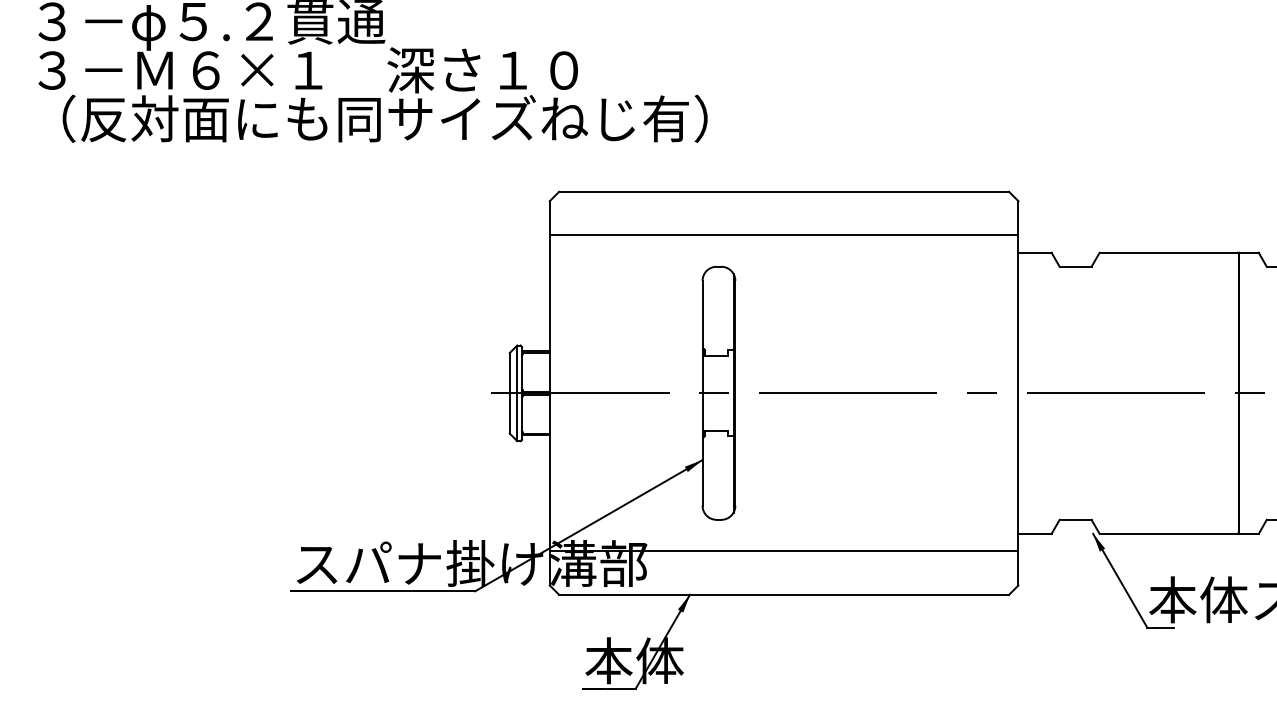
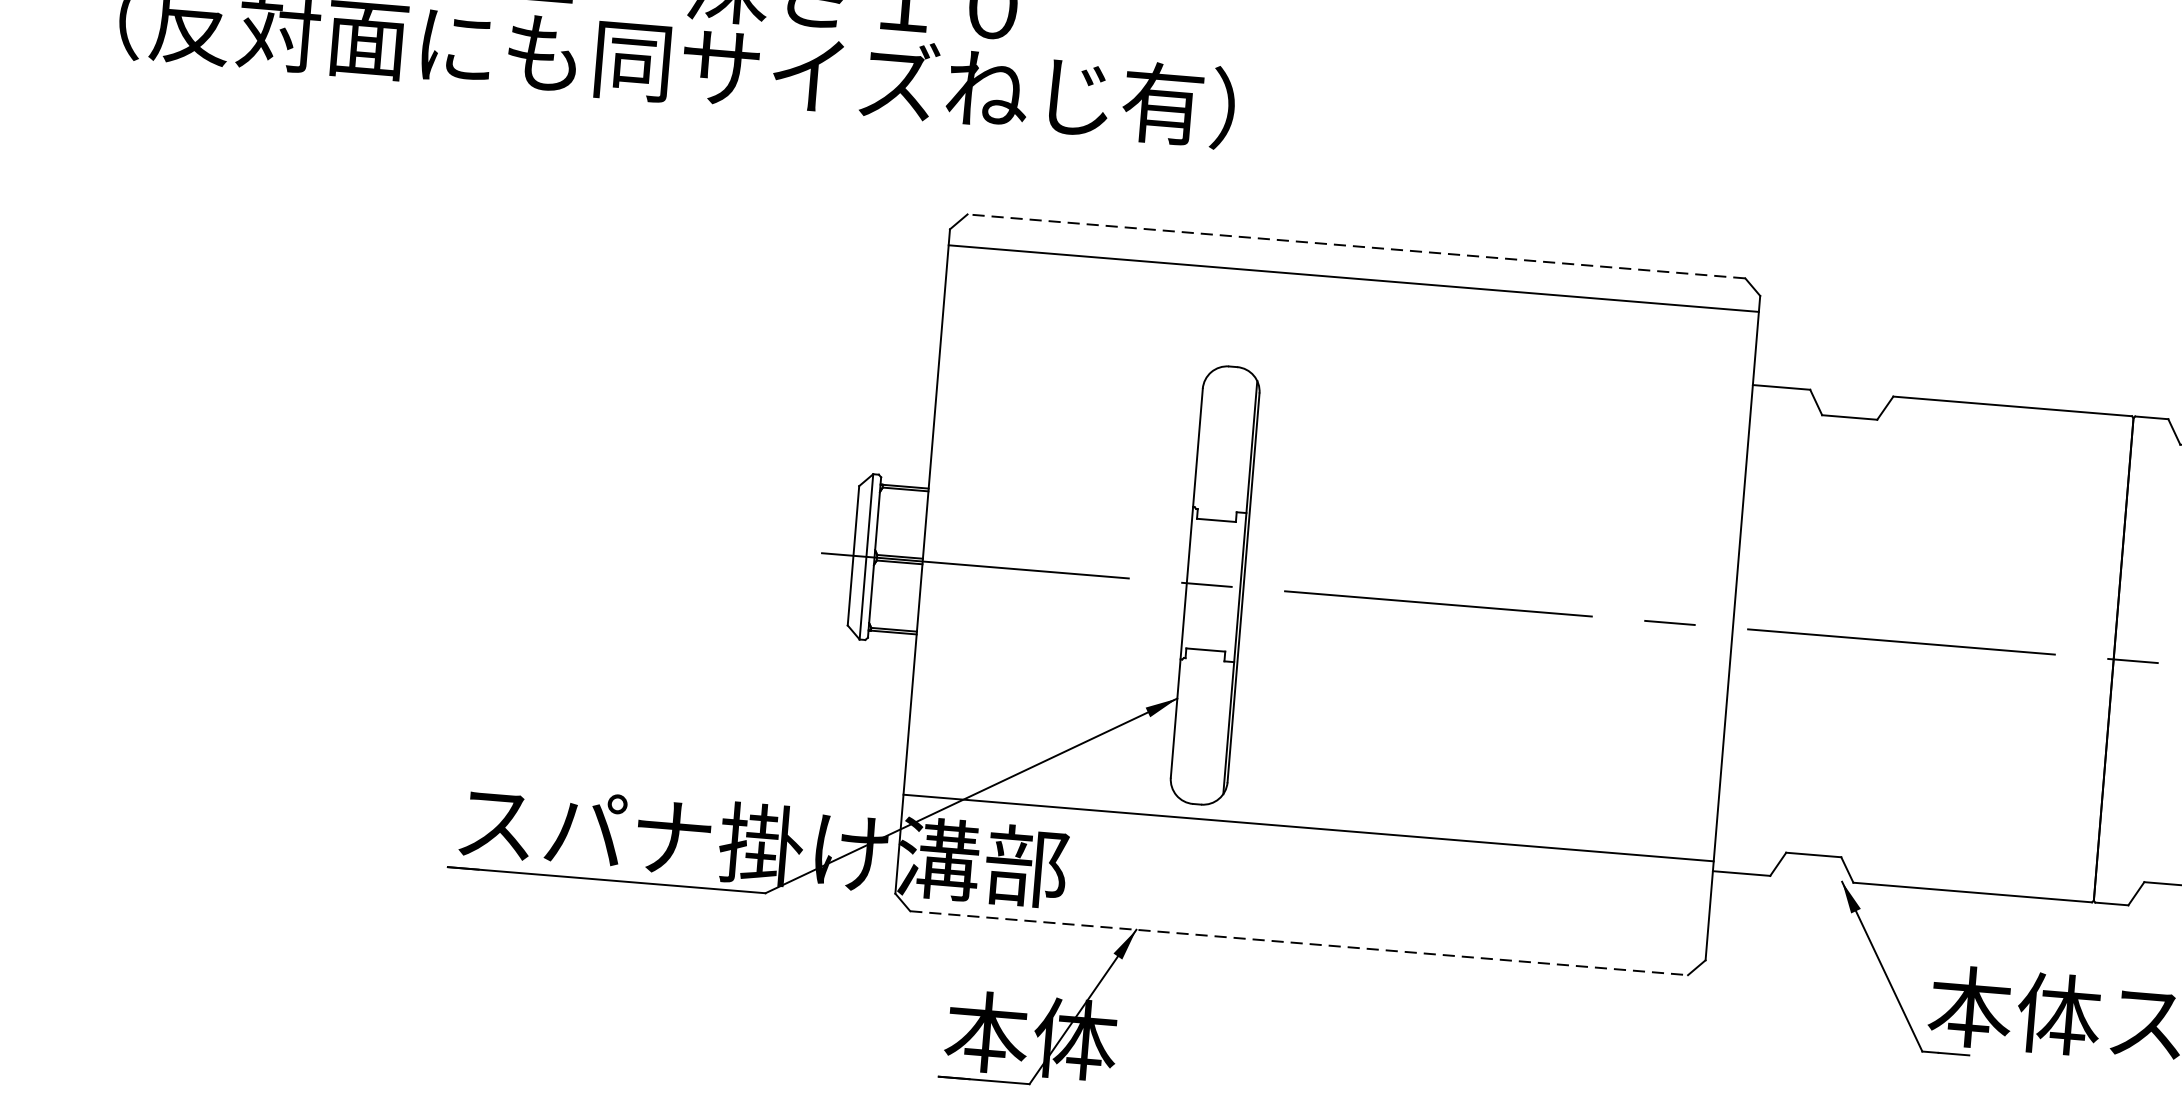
line: (784, 191) -> (1357, 245), solid -> dashed
line: (783, 235) -> (1352, 278), moved
line: (783, 551) -> (1307, 828), moved
line: (784, 594) -> (1299, 942), solid -> dashed

